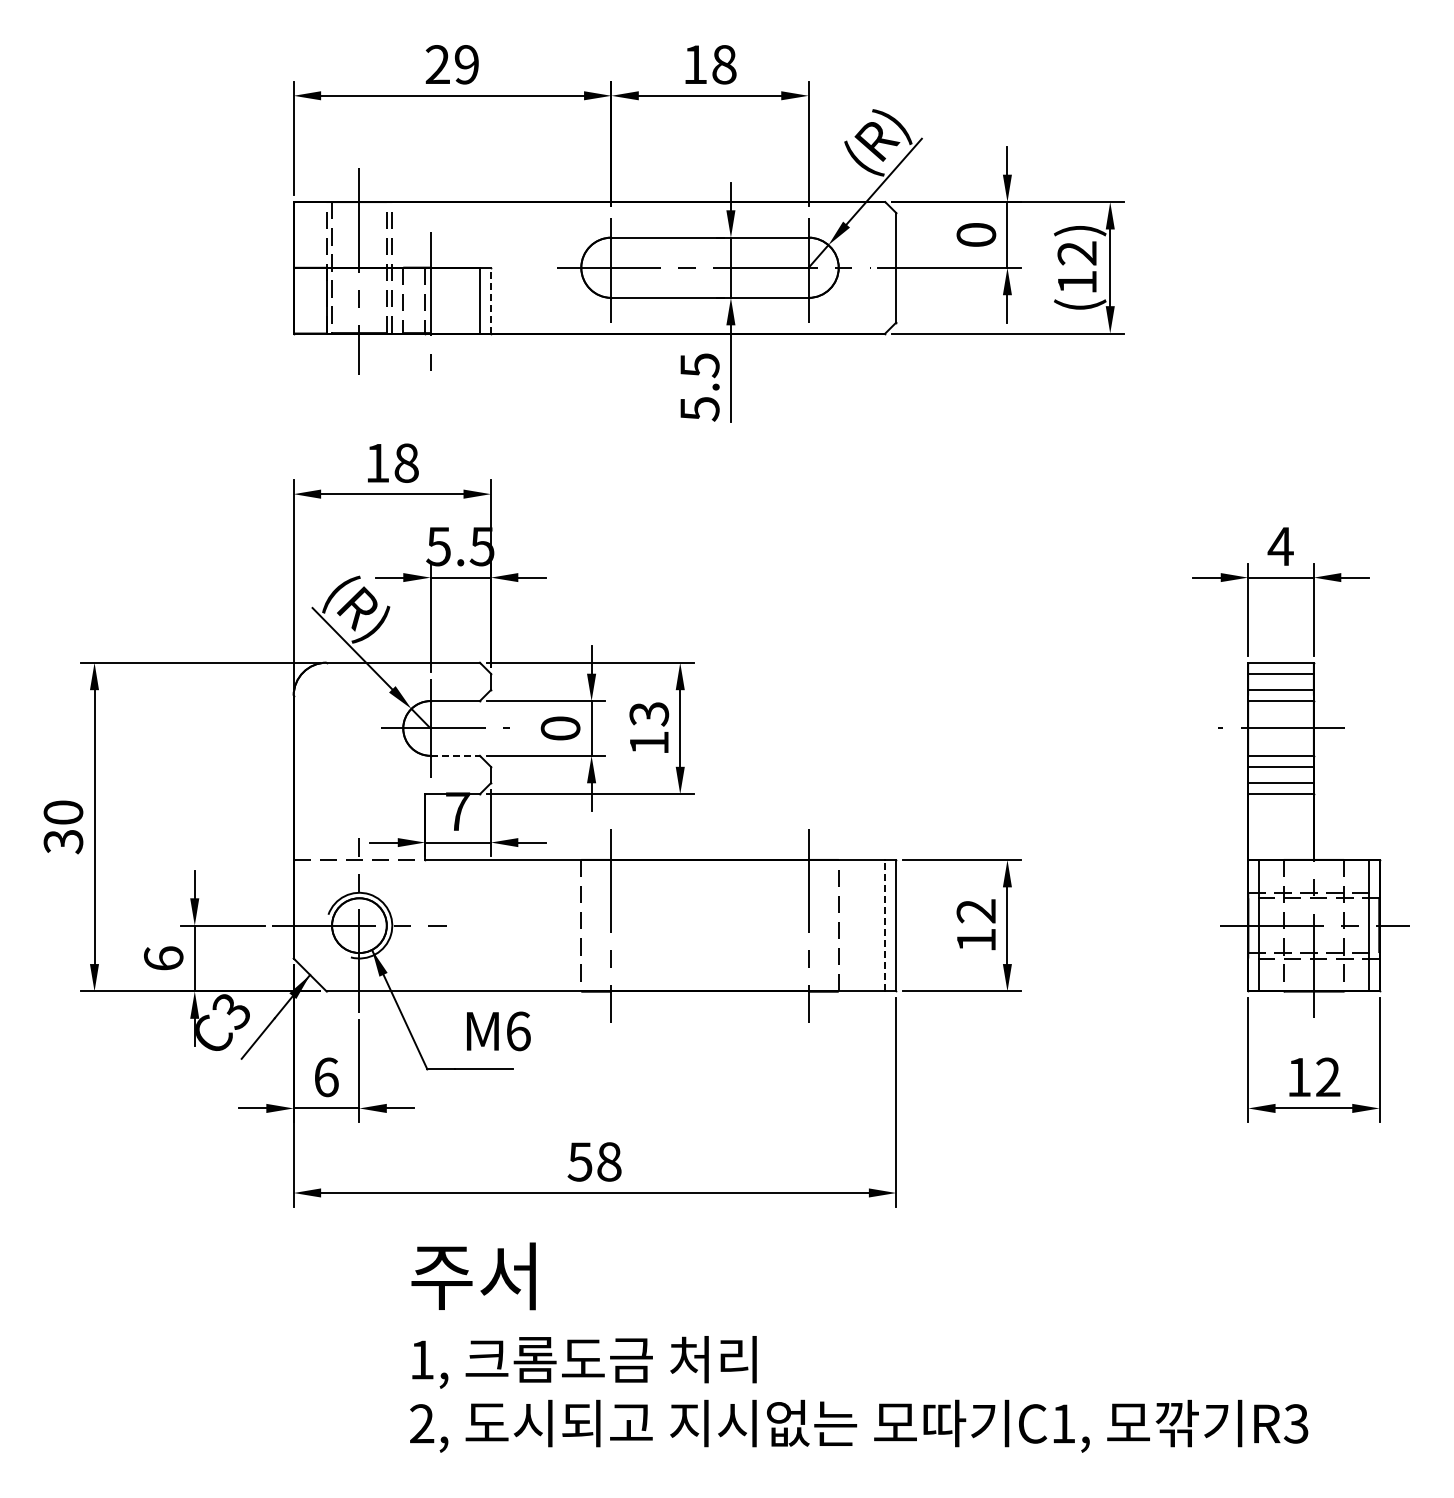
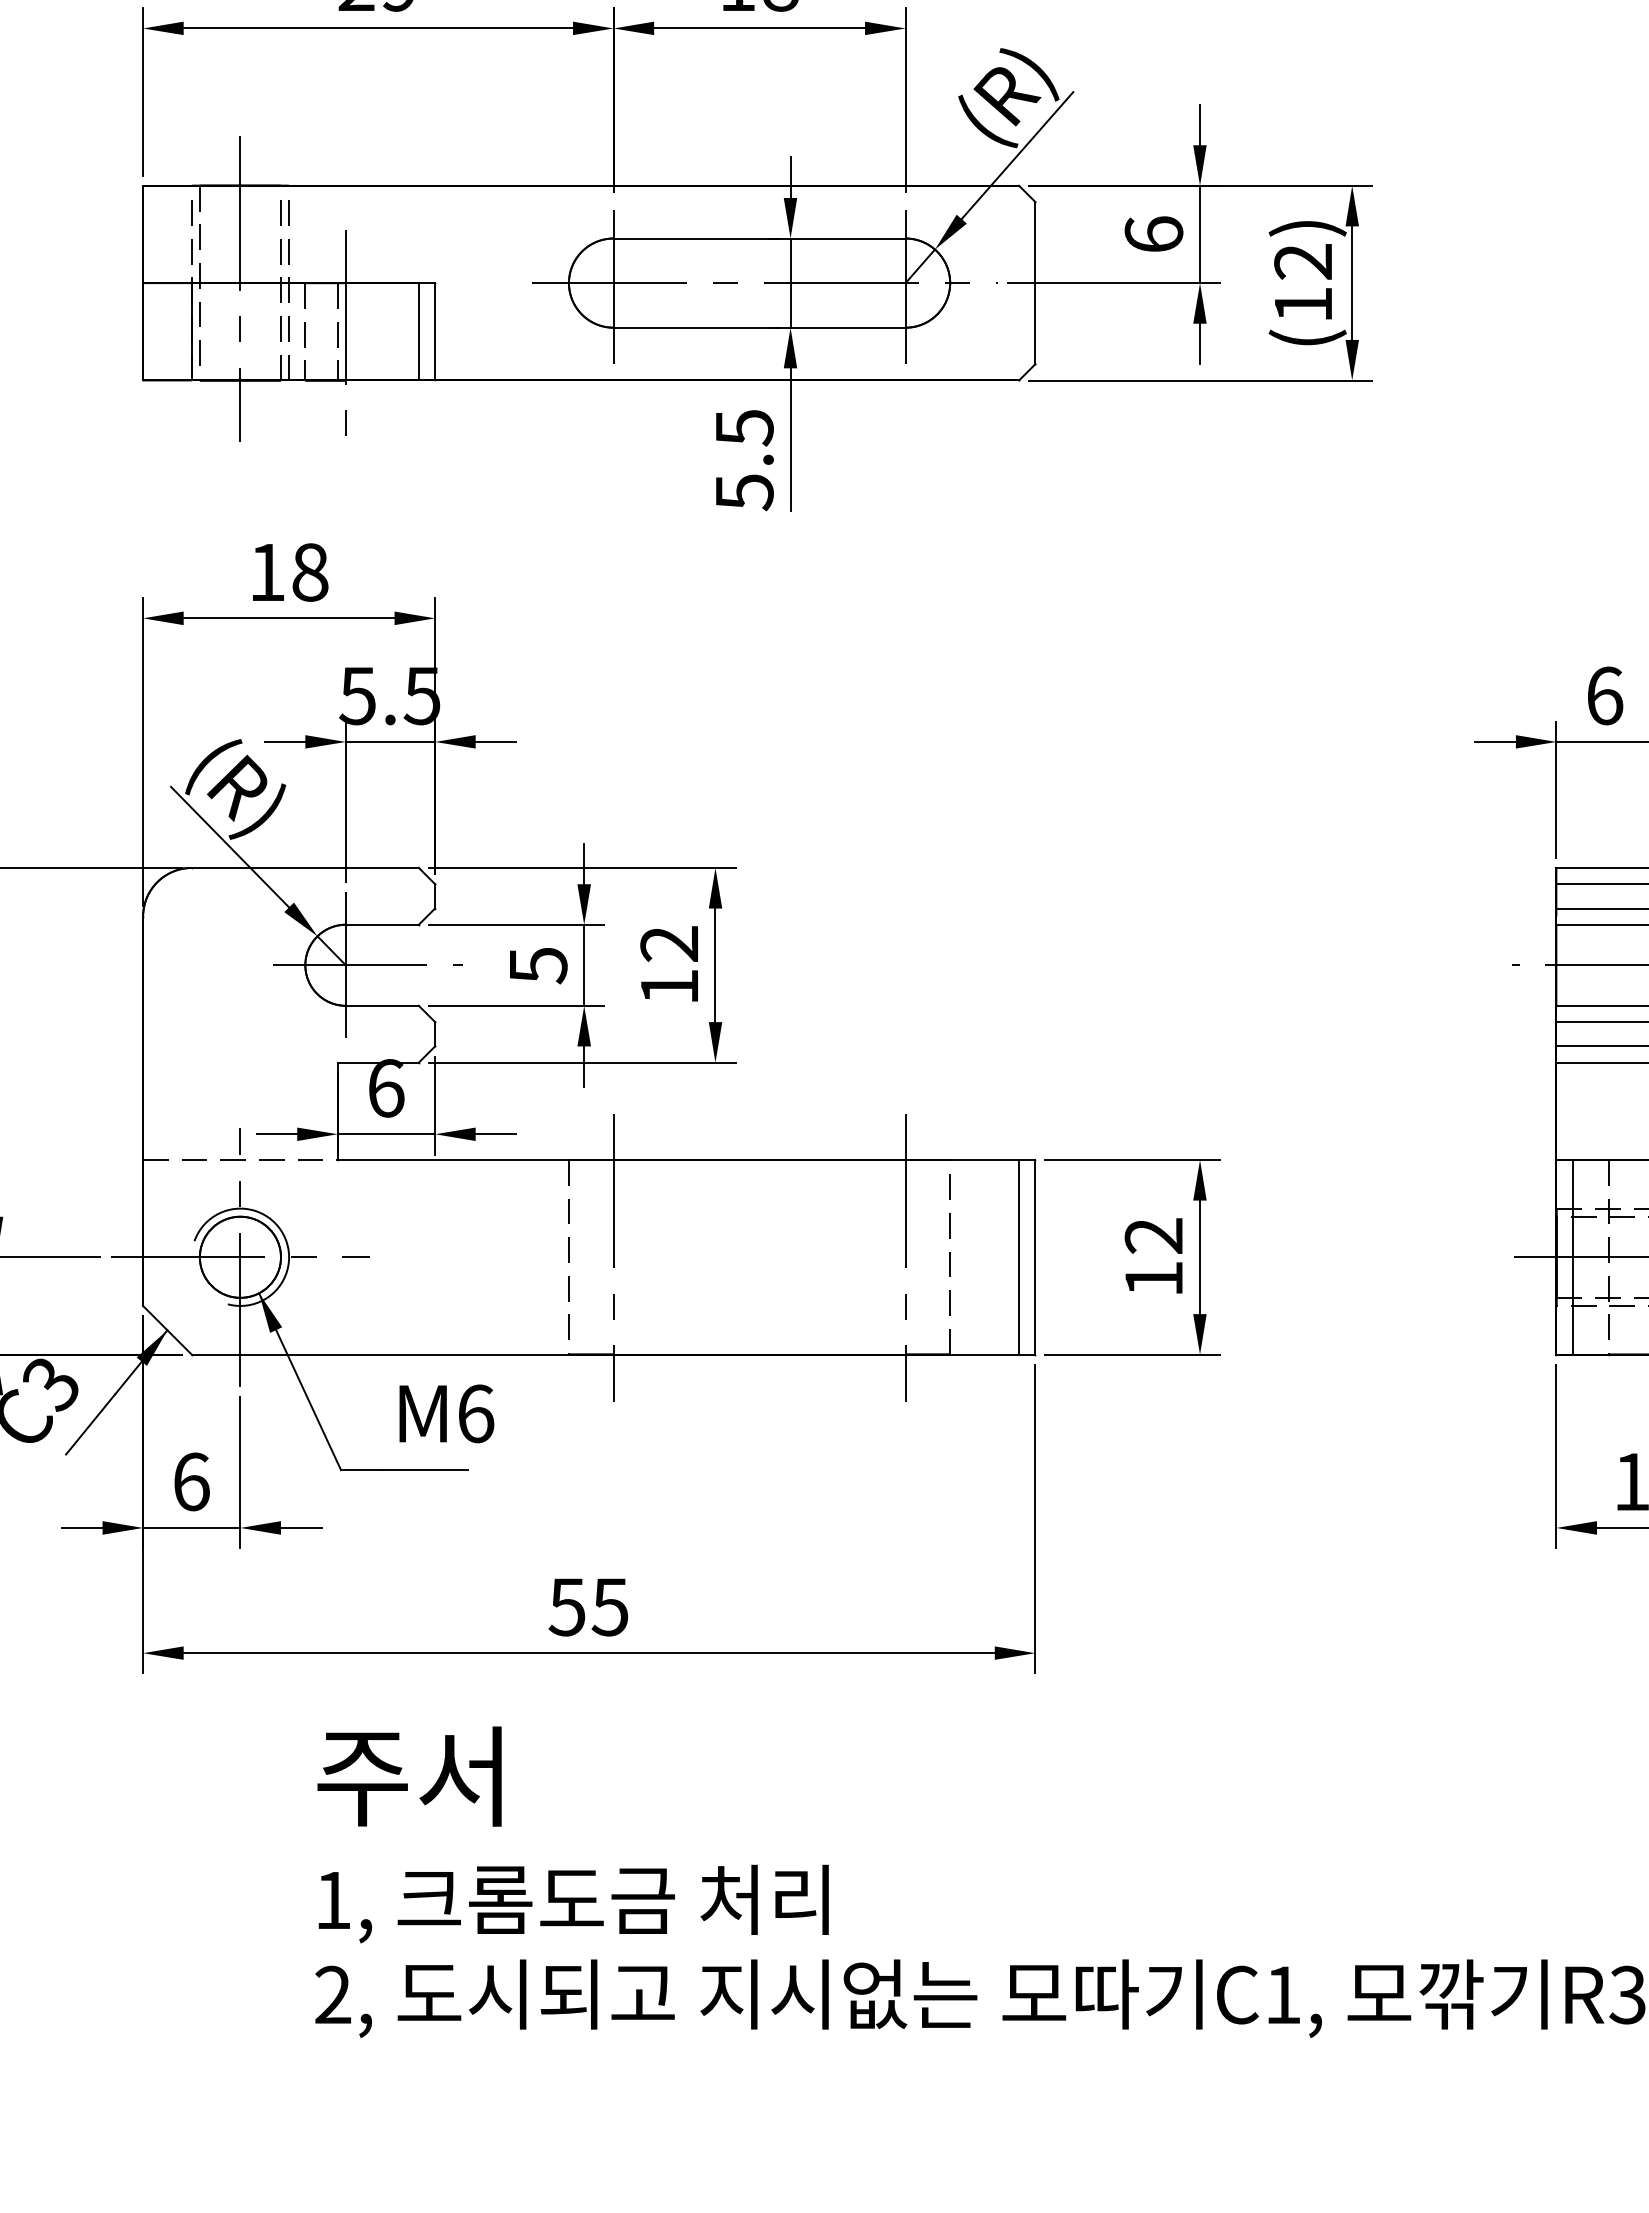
text: (976, 234) -> (1154, 233), 0 -> 6
line: (490, 300) -> (434, 331), dashed -> solid
text: (1280, 546) -> (1604, 695), 4 -> 6
text: (649, 714) -> (669, 944), 13 -> 12
text: (560, 728) -> (538, 965), 0 -> 5
line: (455, 755) -> (382, 1005), dashed -> solid
text: (458, 811) -> (387, 1088), 7 -> 6
line: (885, 925) -> (1019, 1257), dashed -> solid
text: (608, 1161) -> (609, 1606), 58 -> 55

